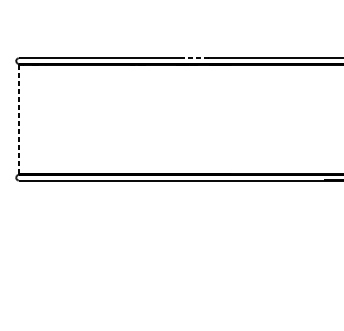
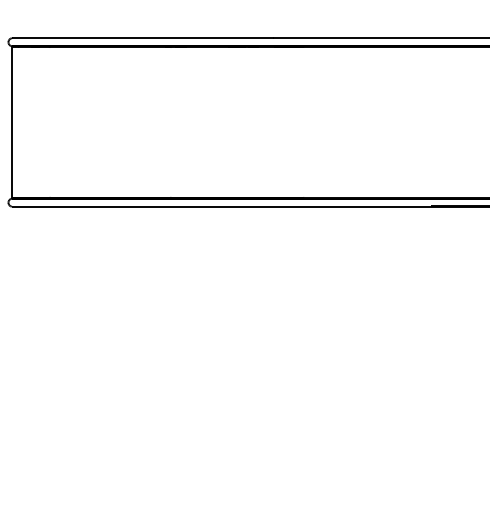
line: (195, 58) -> (255, 38), dashed -> solid
line: (19, 119) -> (12, 122), dashed -> solid

